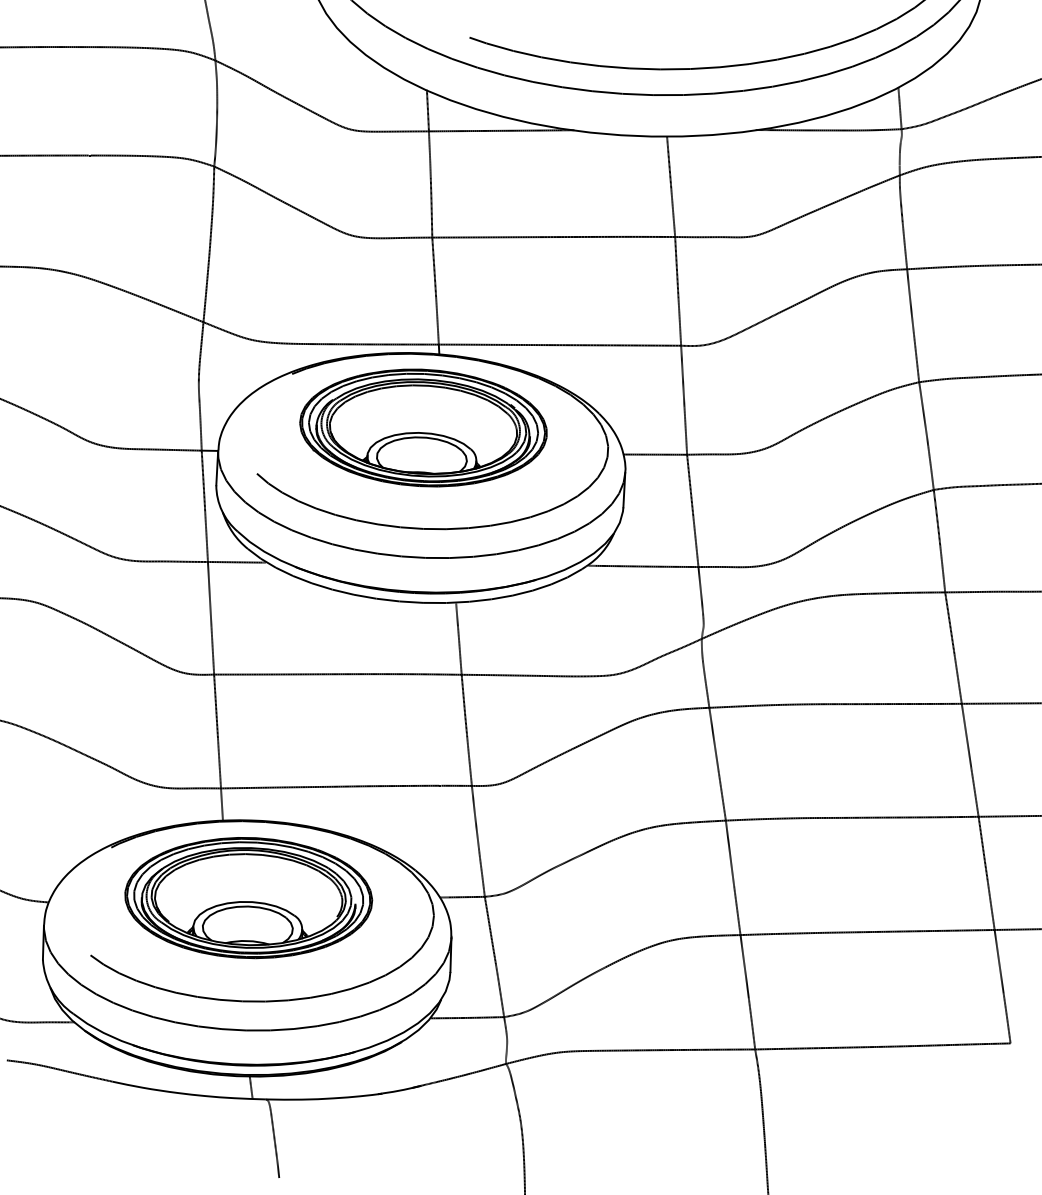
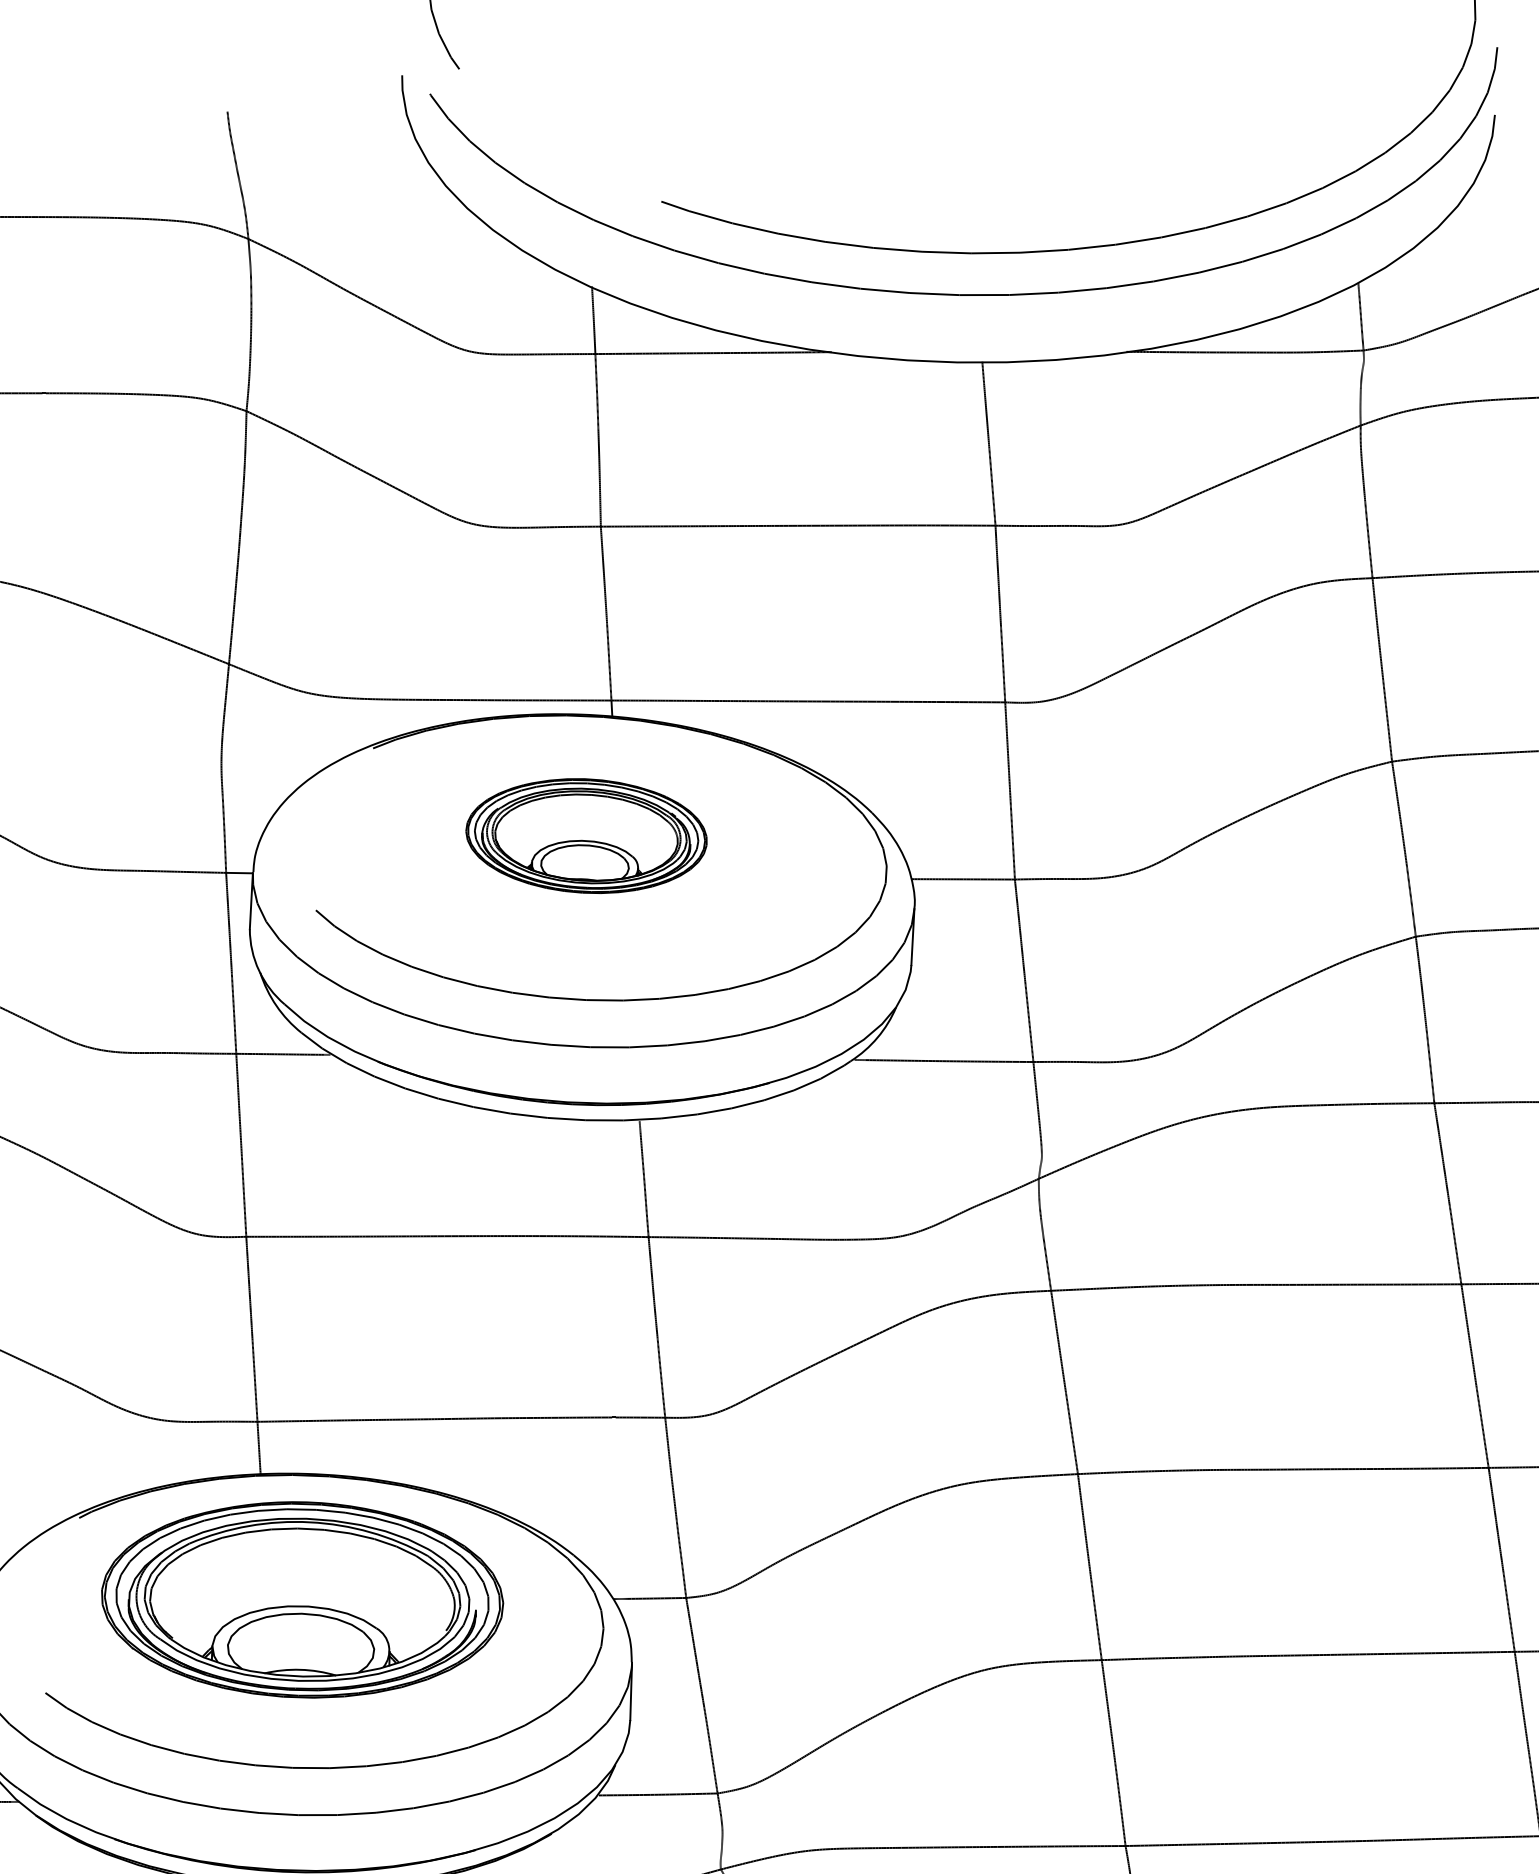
part: (423, 427) -> (586, 835), size x0.6

